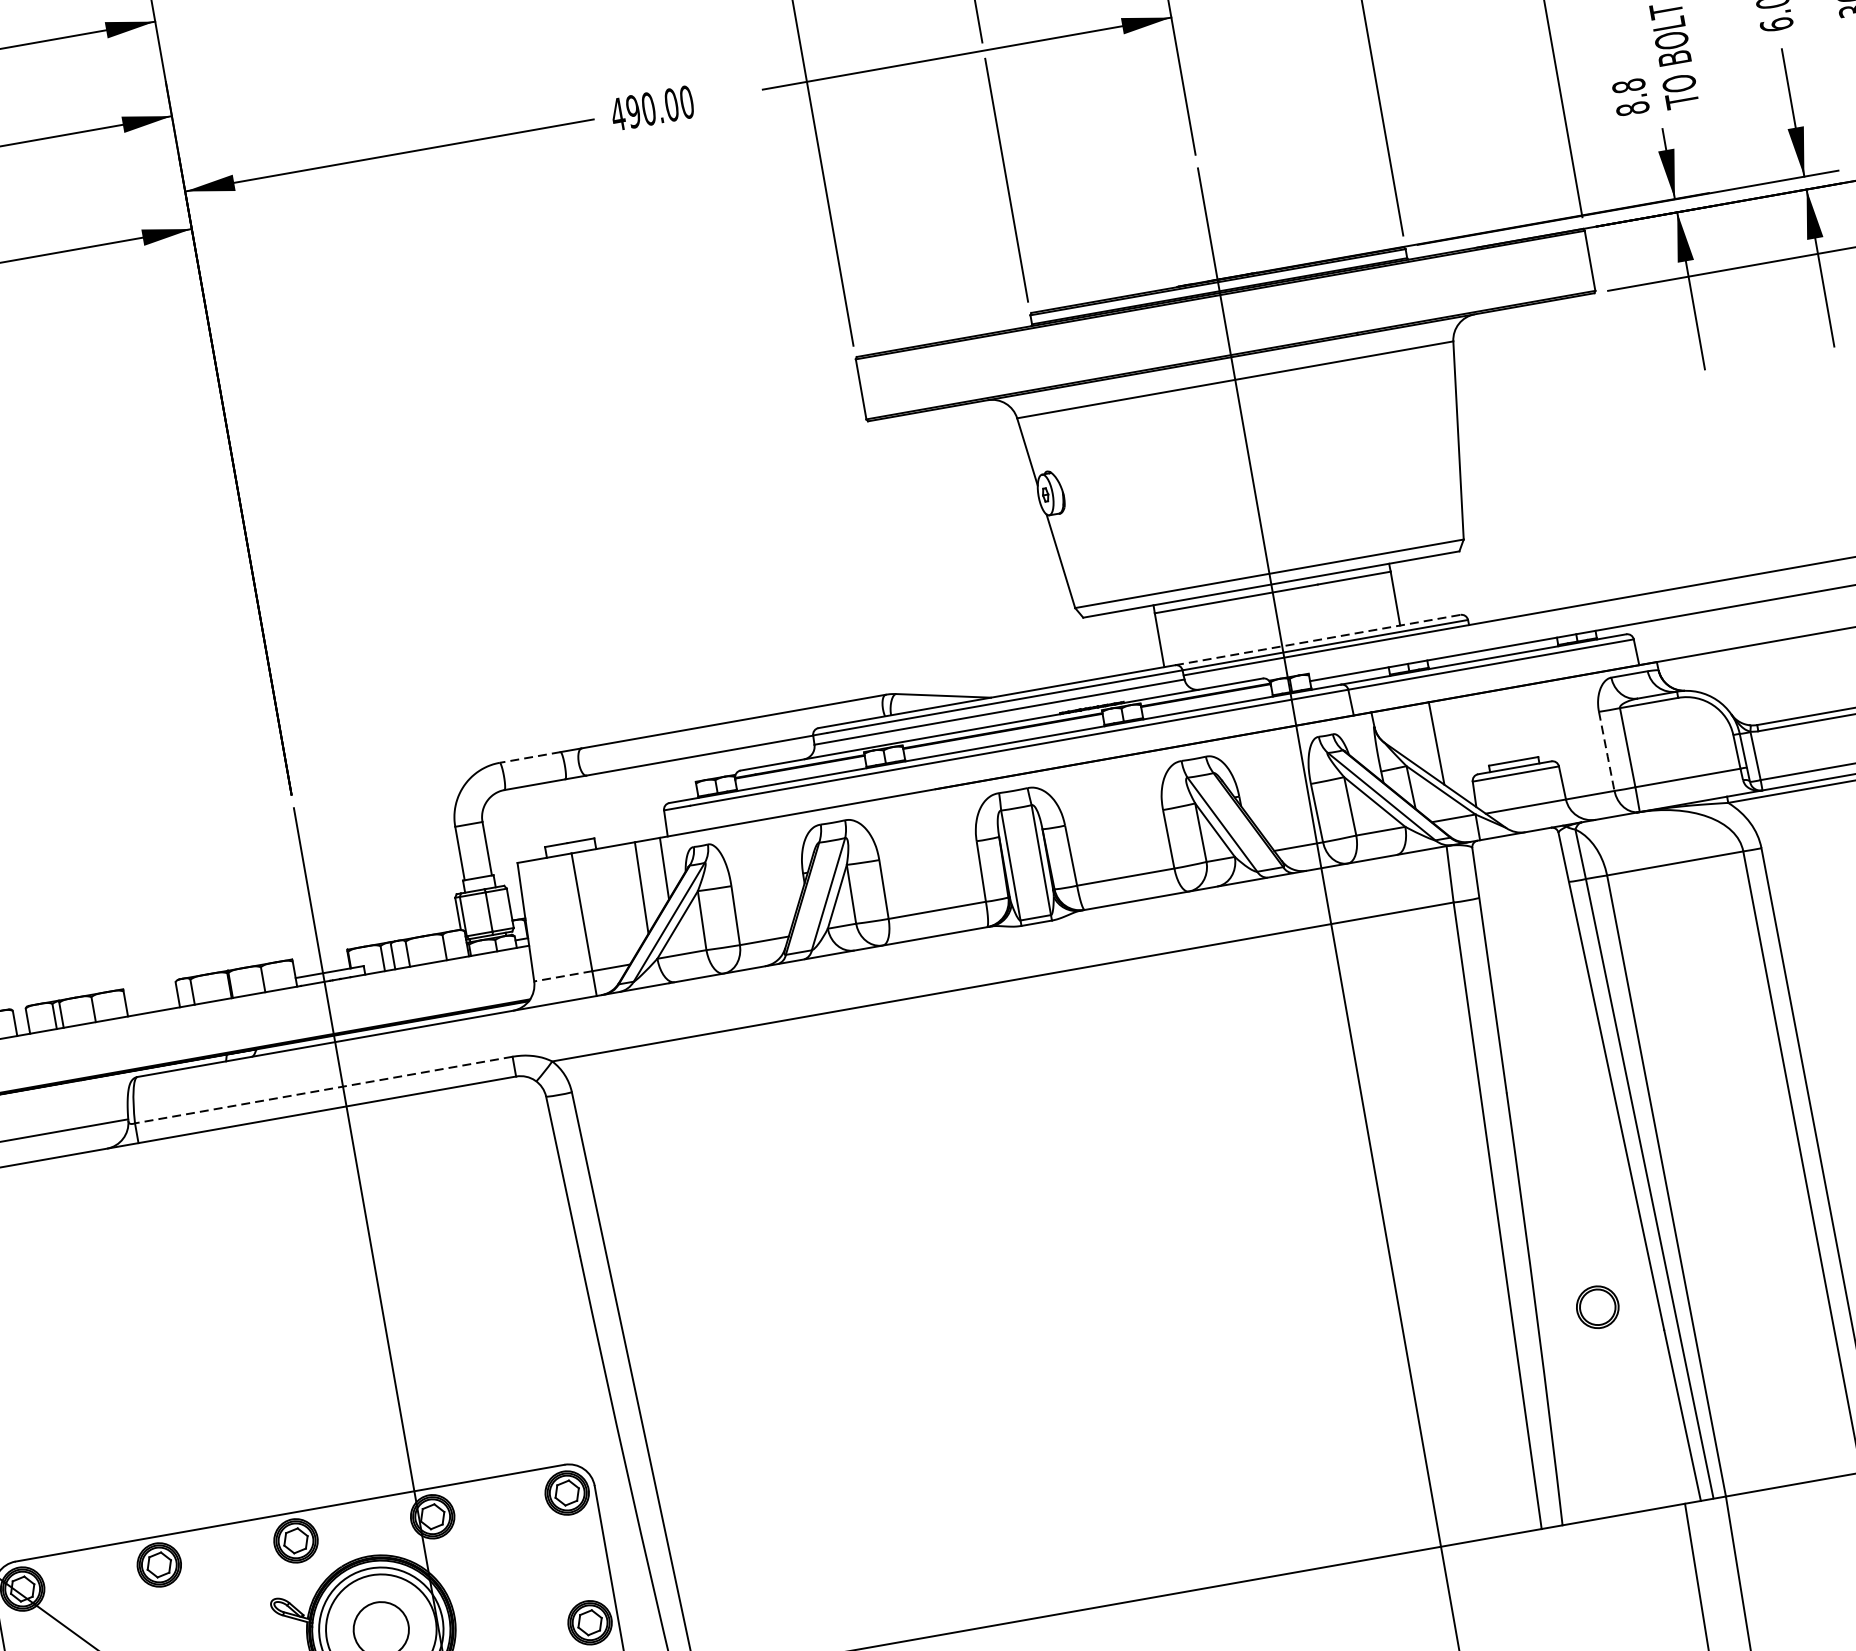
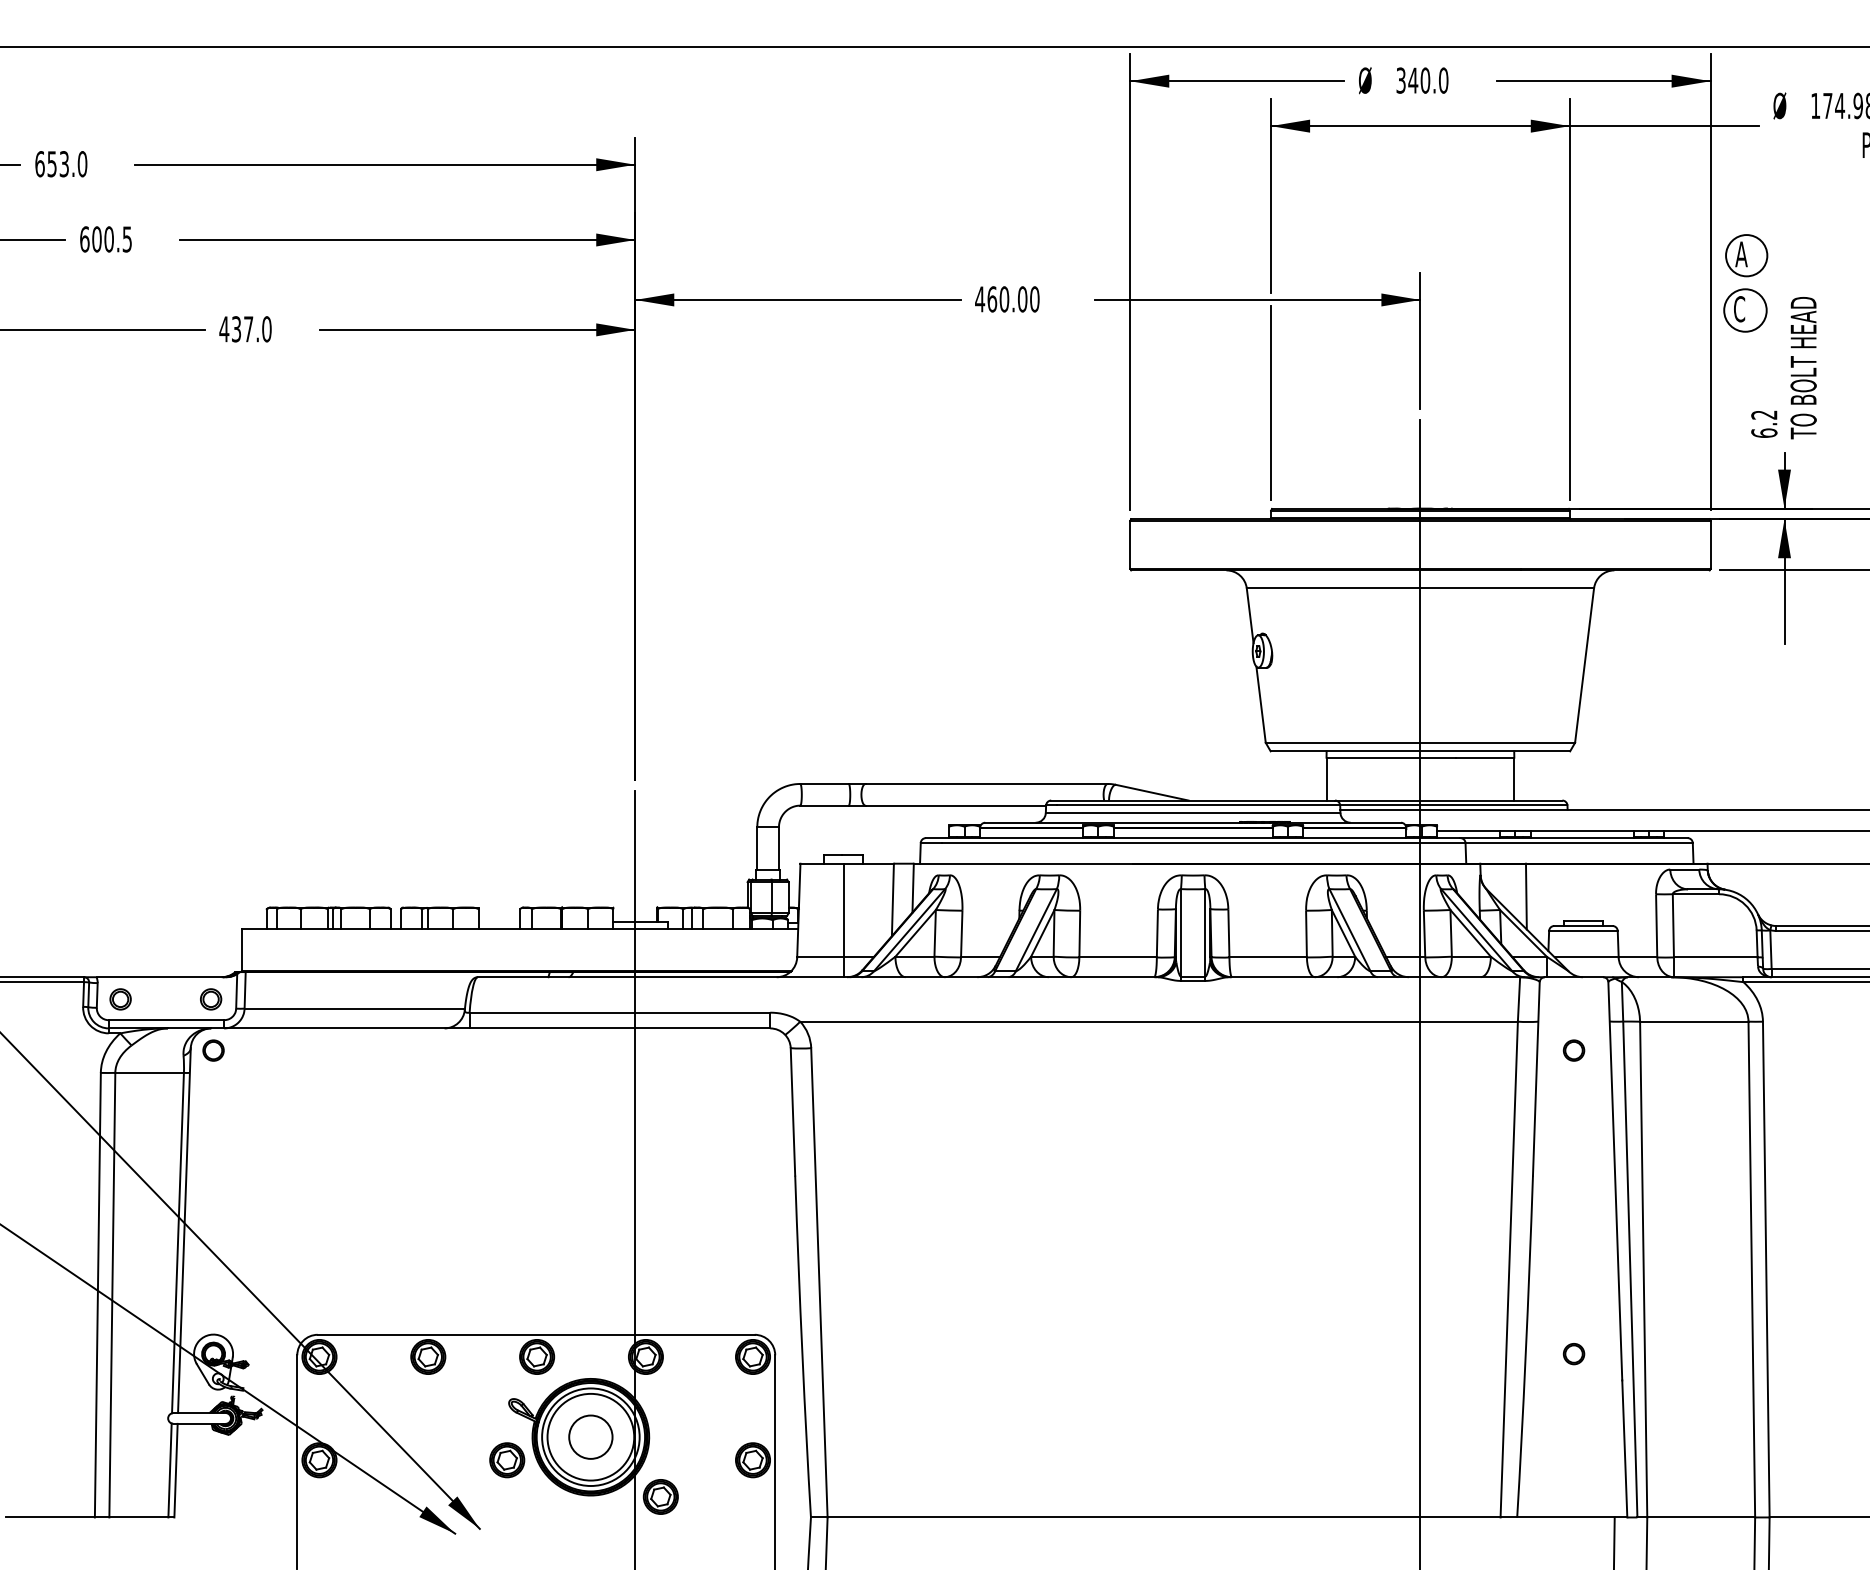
text: (1630, 96) -> (1764, 423), 8.8 -> 6.2
text: (633, 111) -> (992, 299), 490.00 -> 460.00
line: (1317, 640) -> (1448, 800), dashed -> solid
line: (1606, 753) -> (1656, 927), dashed -> solid
line: (529, 756) -> (824, 783), dashed -> solid
part: (1529, 926) -> (1573, 1050), added
line: (562, 976) -> (819, 957), dashed -> solid
line: (323, 1089) -> (619, 1012), dashed -> solid
part: (1597, 1308) -> (1573, 1354), size x0.62

